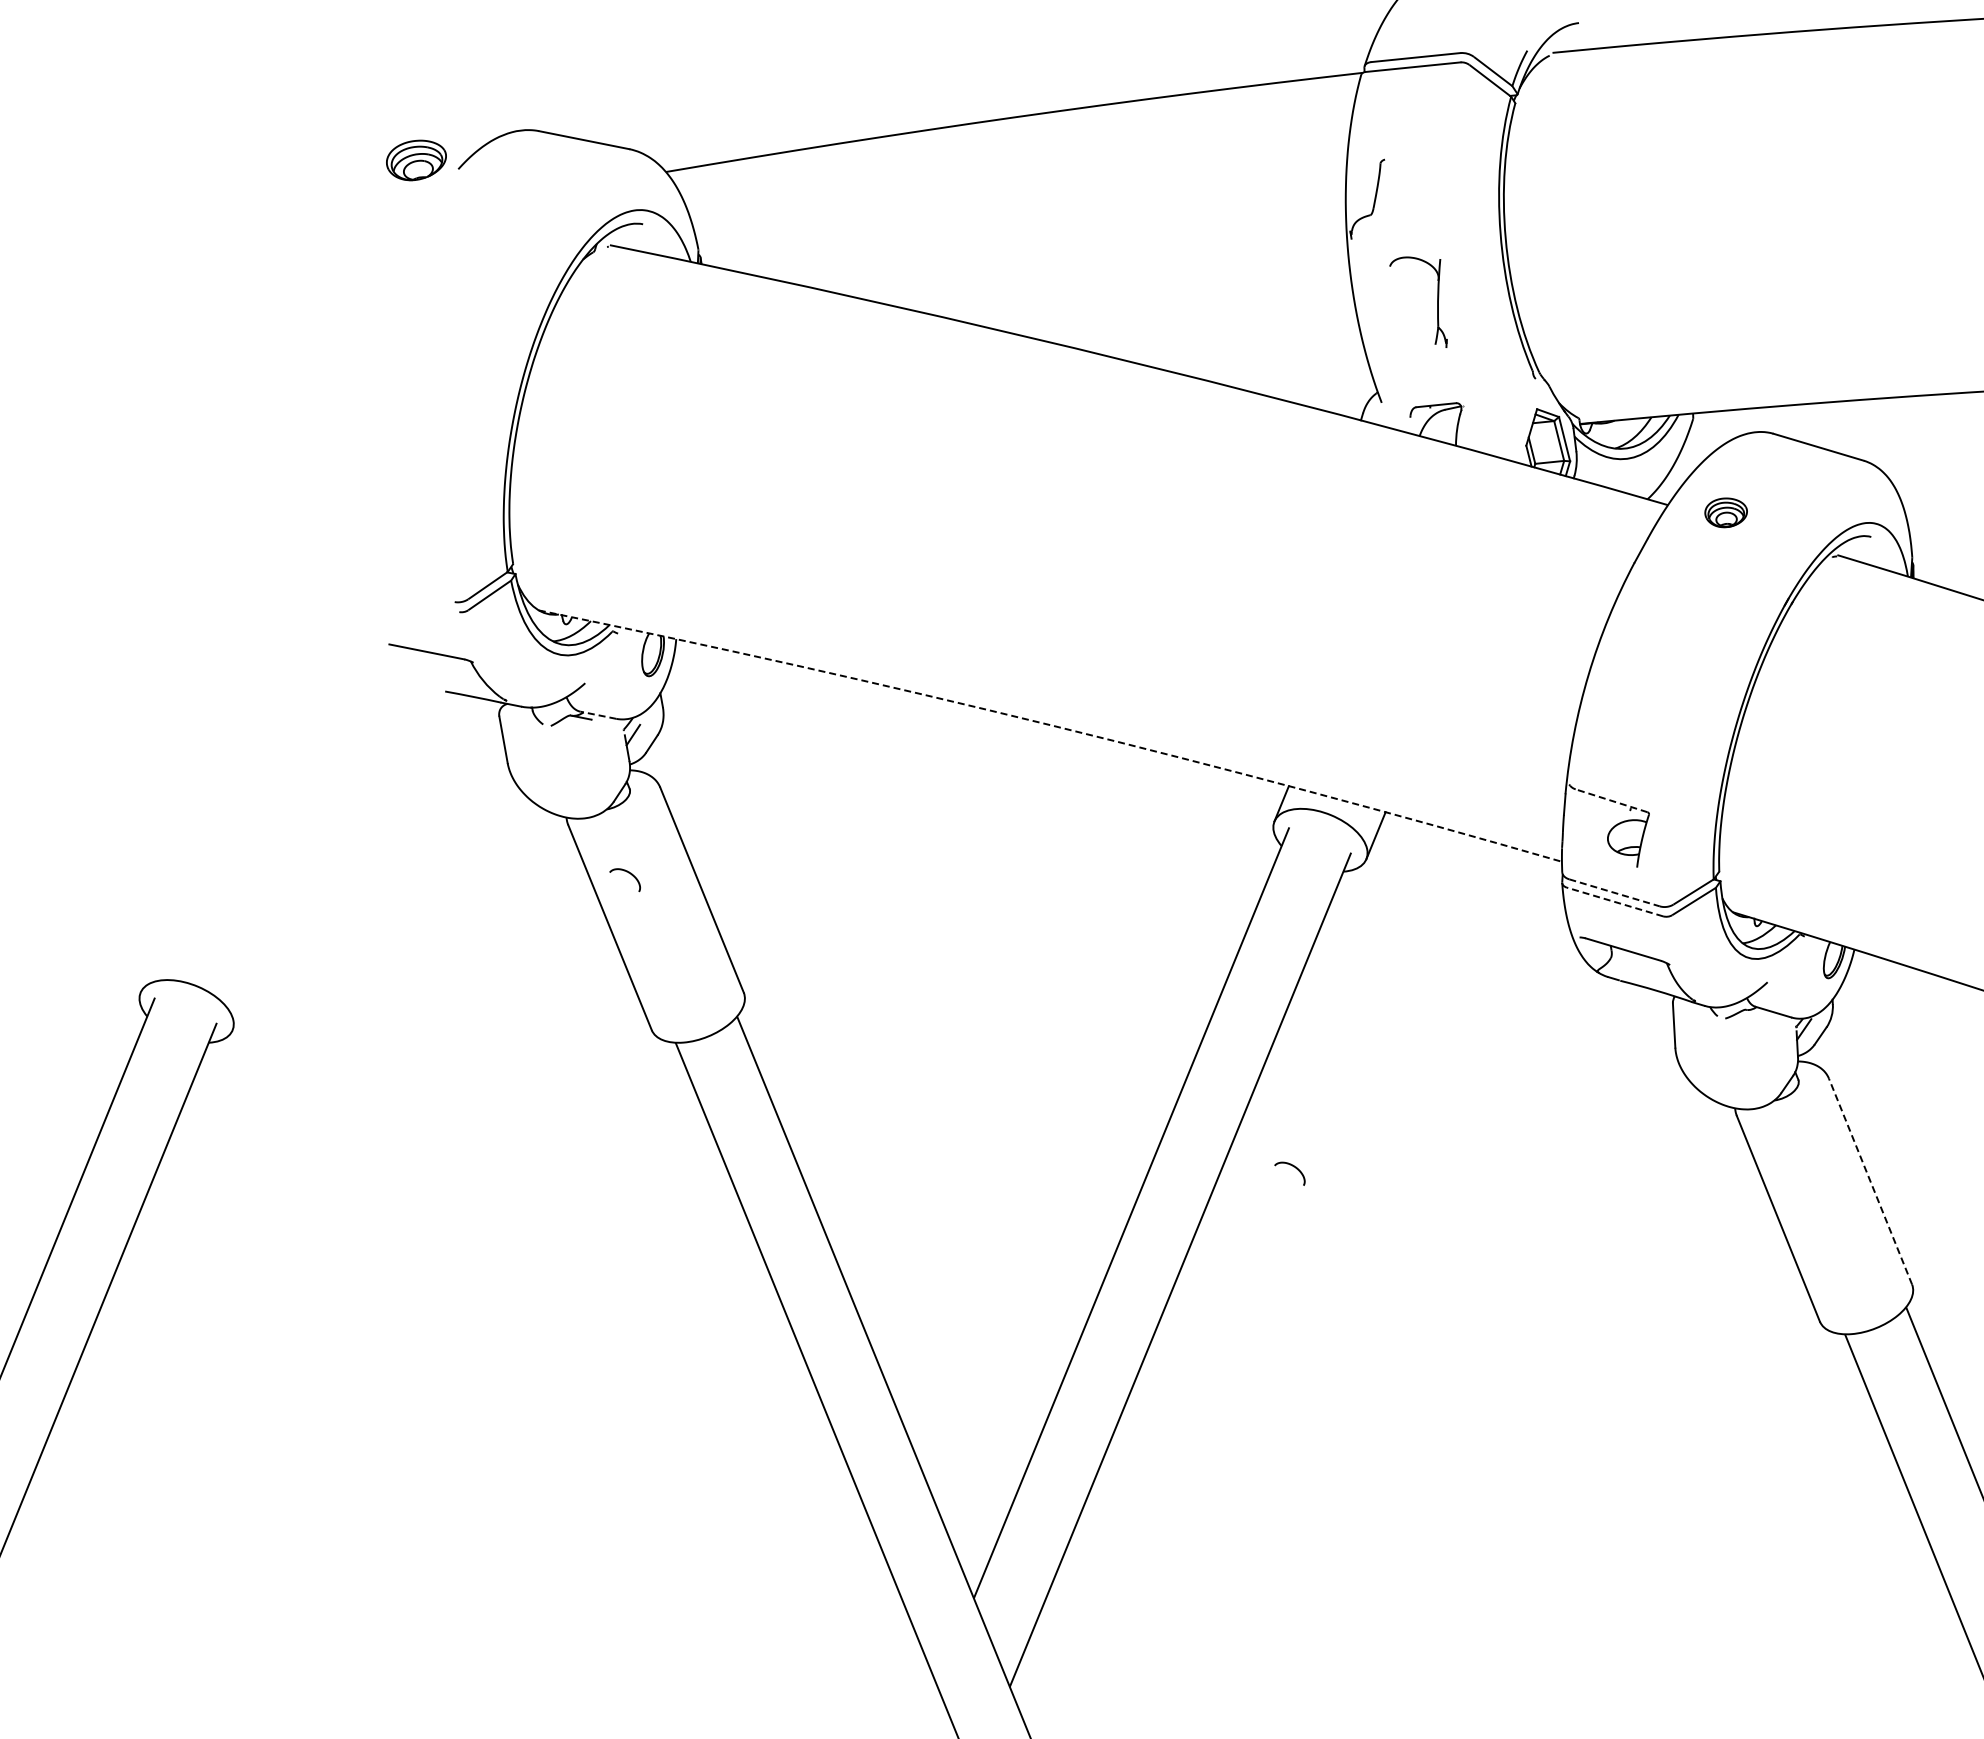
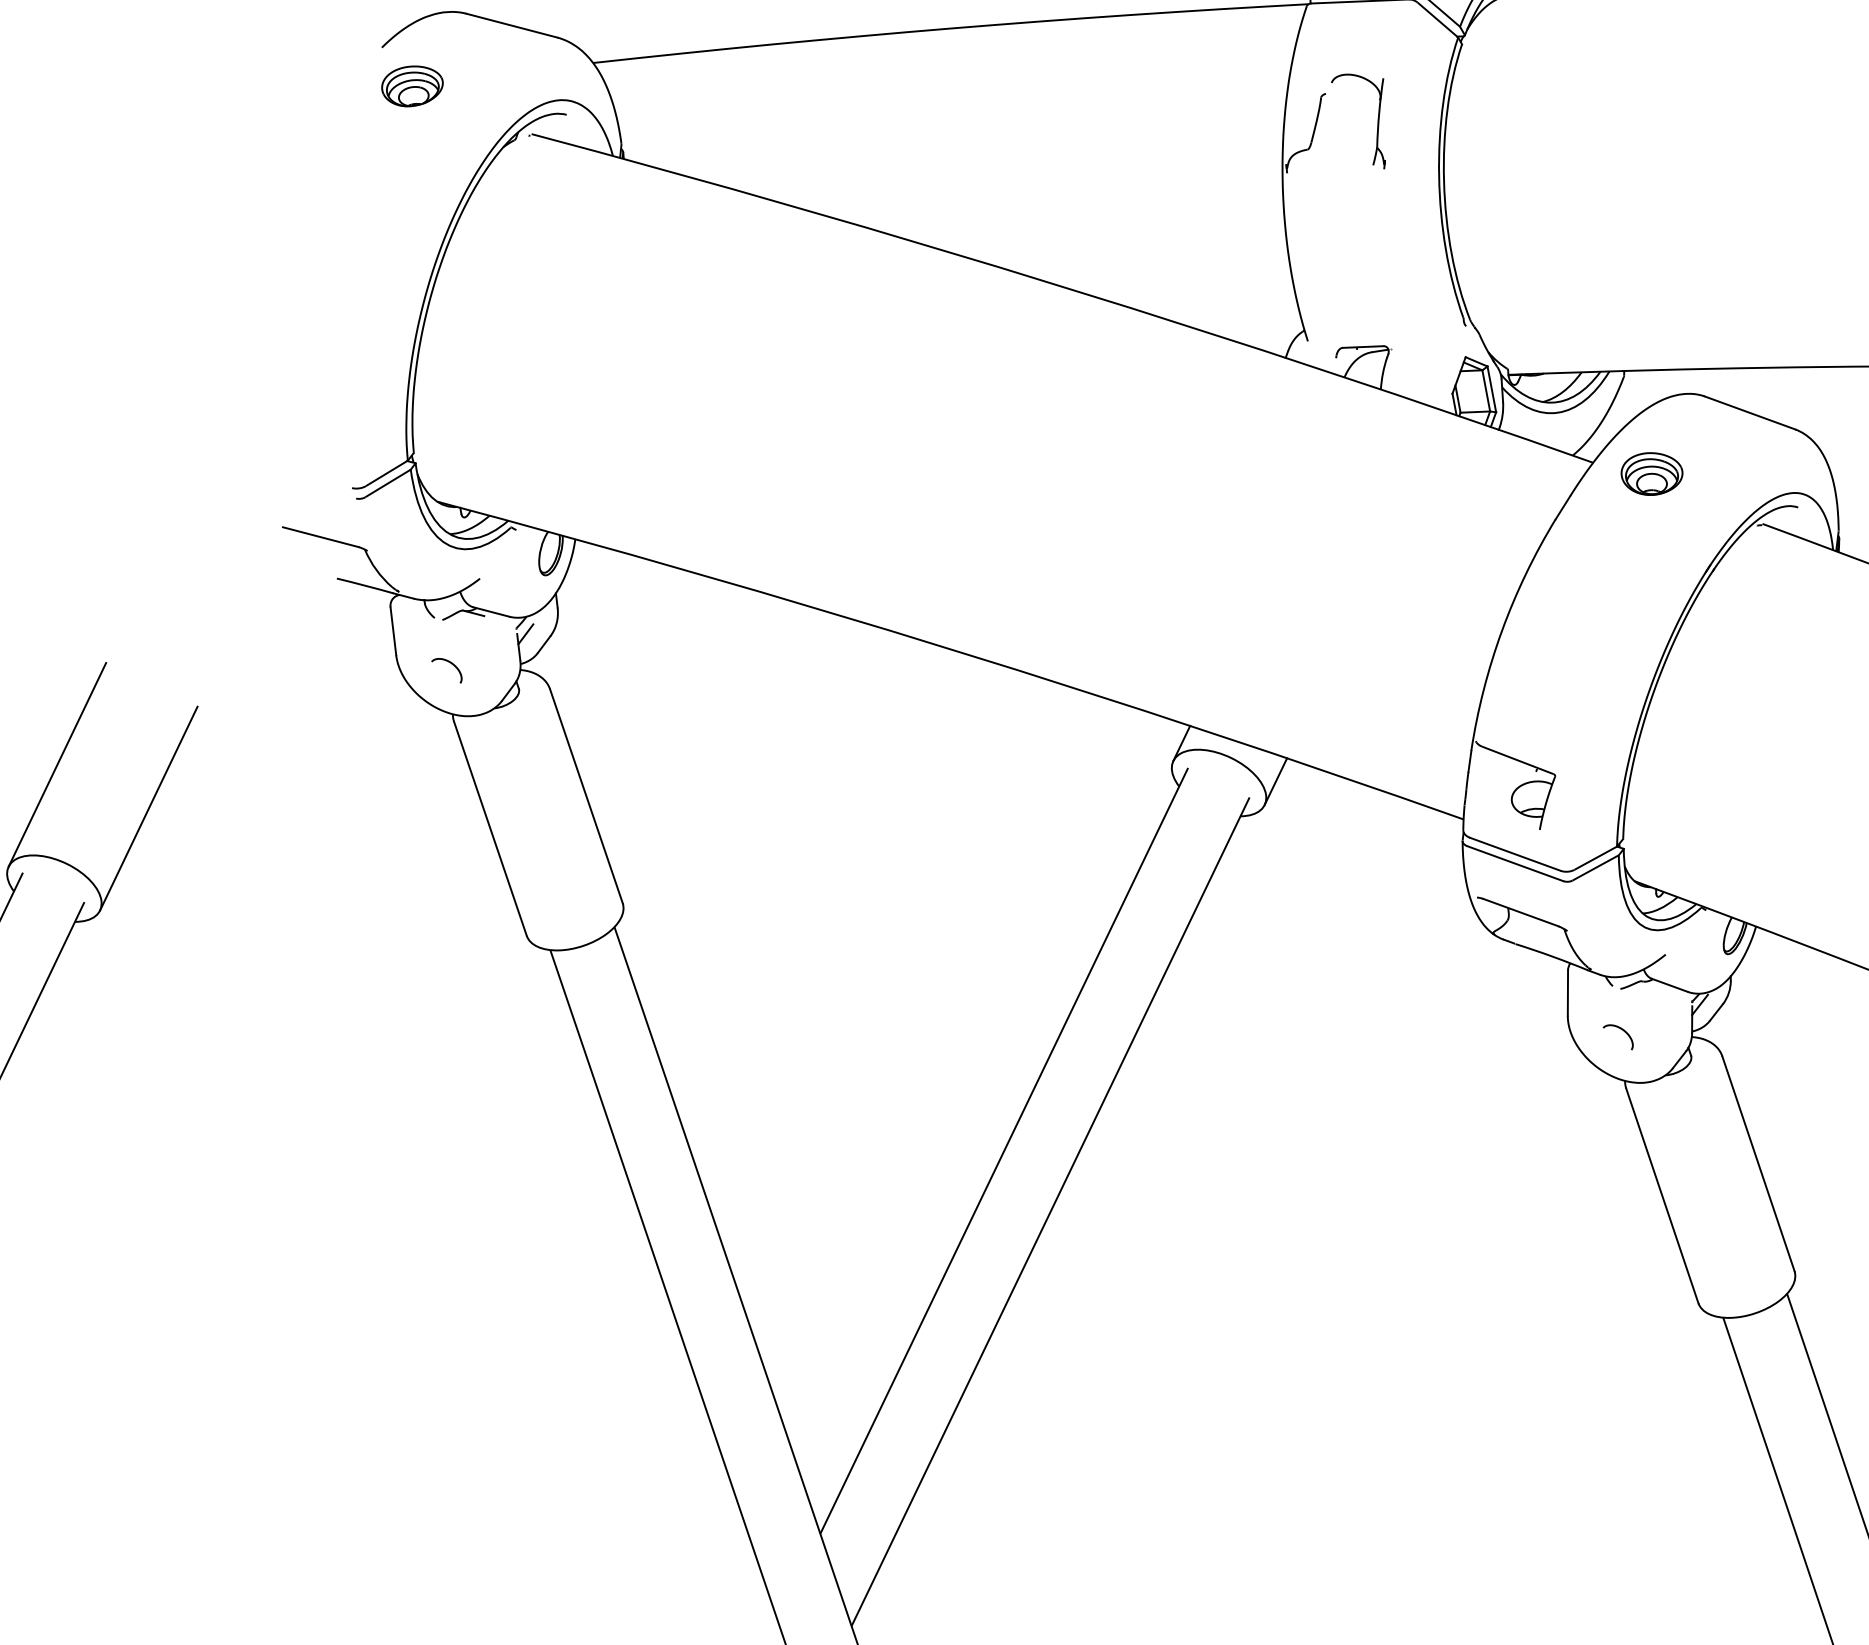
part: (416, 160) -> (412, 86), moved
part: (1437, 301) -> (1377, 121), moved
part: (1725, 512) -> (1651, 473), size x1.43
line: (597, 715) -> (490, 612), dashed -> solid
arc: (1052, 725) -> (953, 649), dashed -> solid
line: (1611, 800) -> (1517, 760), dashed -> solid
curve: (628, 873) -> (450, 663), moved
line: (182, 889) -> (57, 764), added
line: (1615, 892) -> (1516, 853), dashed -> solid
line: (1614, 901) -> (1514, 863), dashed -> solid
line: (274, 927) -> (148, 808), added
curve: (1293, 1167) -> (1622, 1030), moved
line: (1870, 1181) -> (1758, 1163), dashed -> solid

